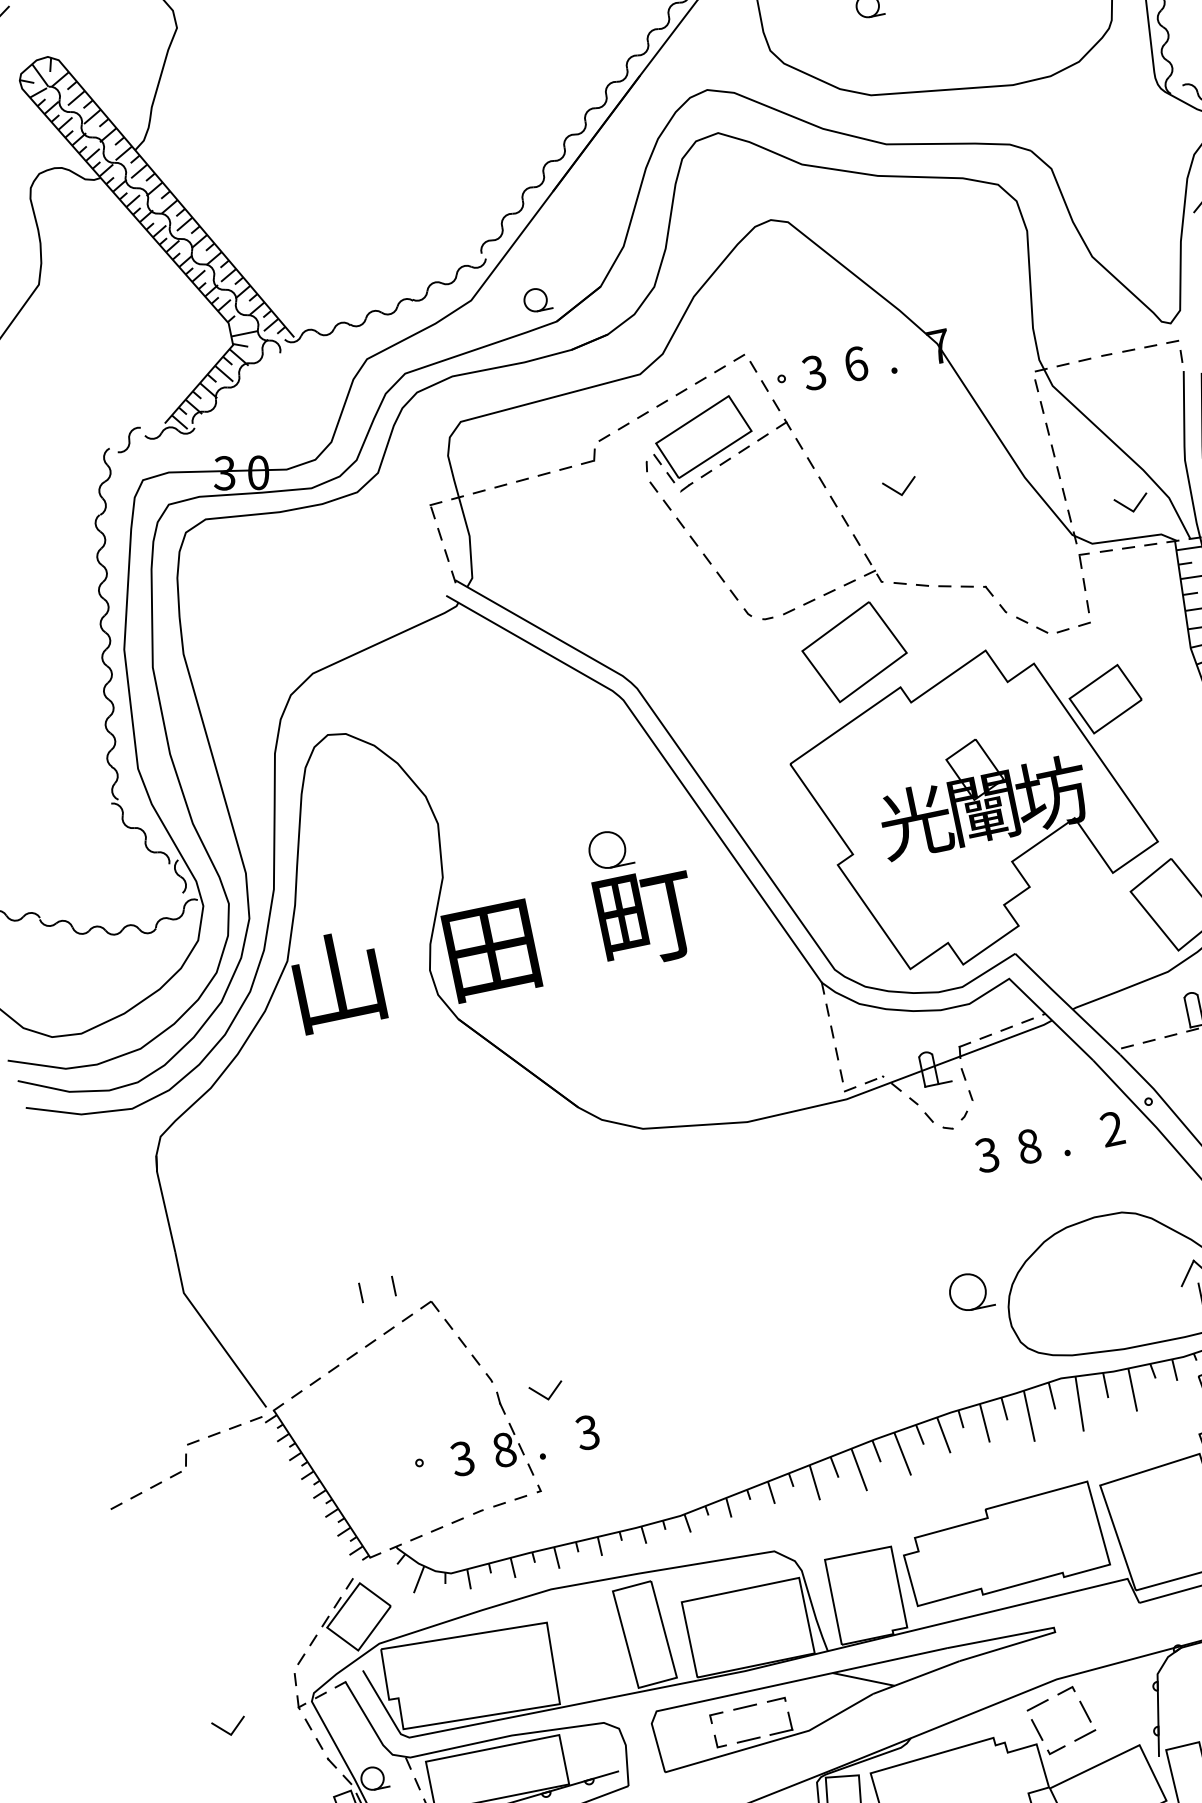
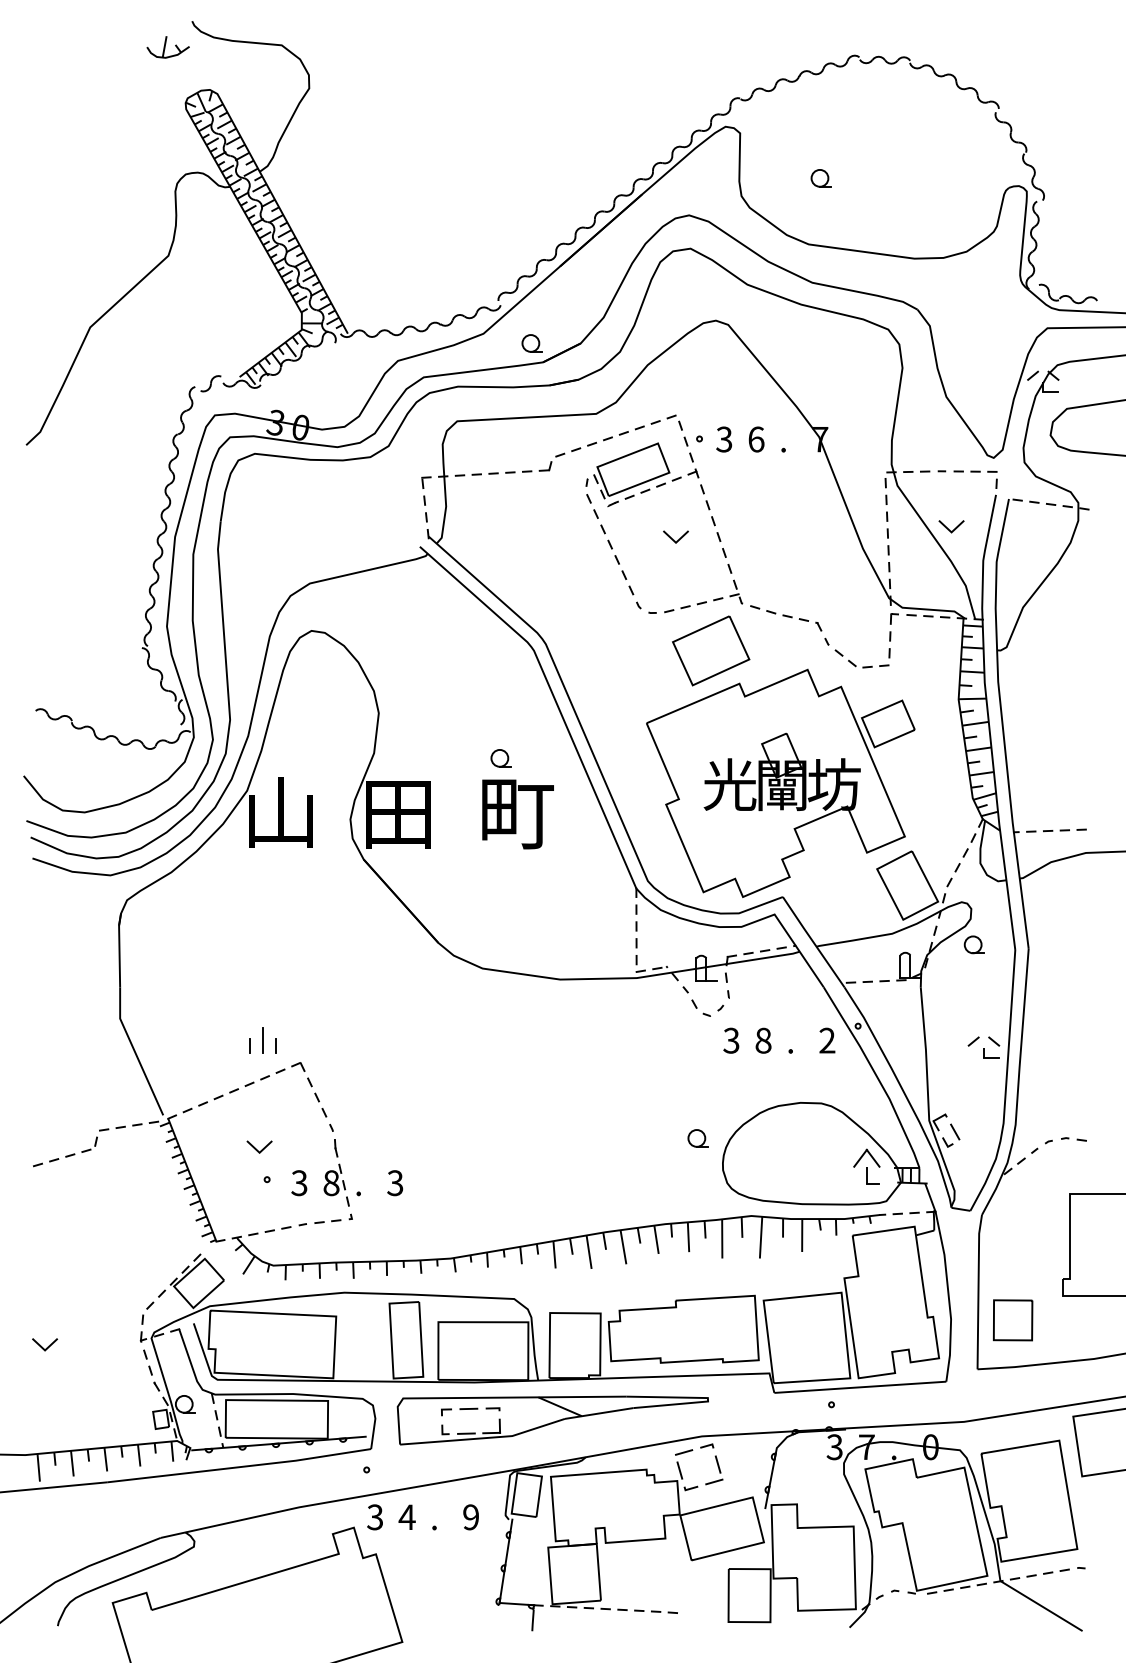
line: (896, 490) -> (672, 538), moved
line: (1128, 507) -> (948, 528), moved
part: (609, 849) -> (500, 758), size x0.62
line: (375, 1281) -> (262, 1039), added
part: (969, 1292) -> (697, 1138), size x0.62
line: (543, 1394) -> (256, 1148), moved
line: (226, 1730) -> (42, 1346), moved

